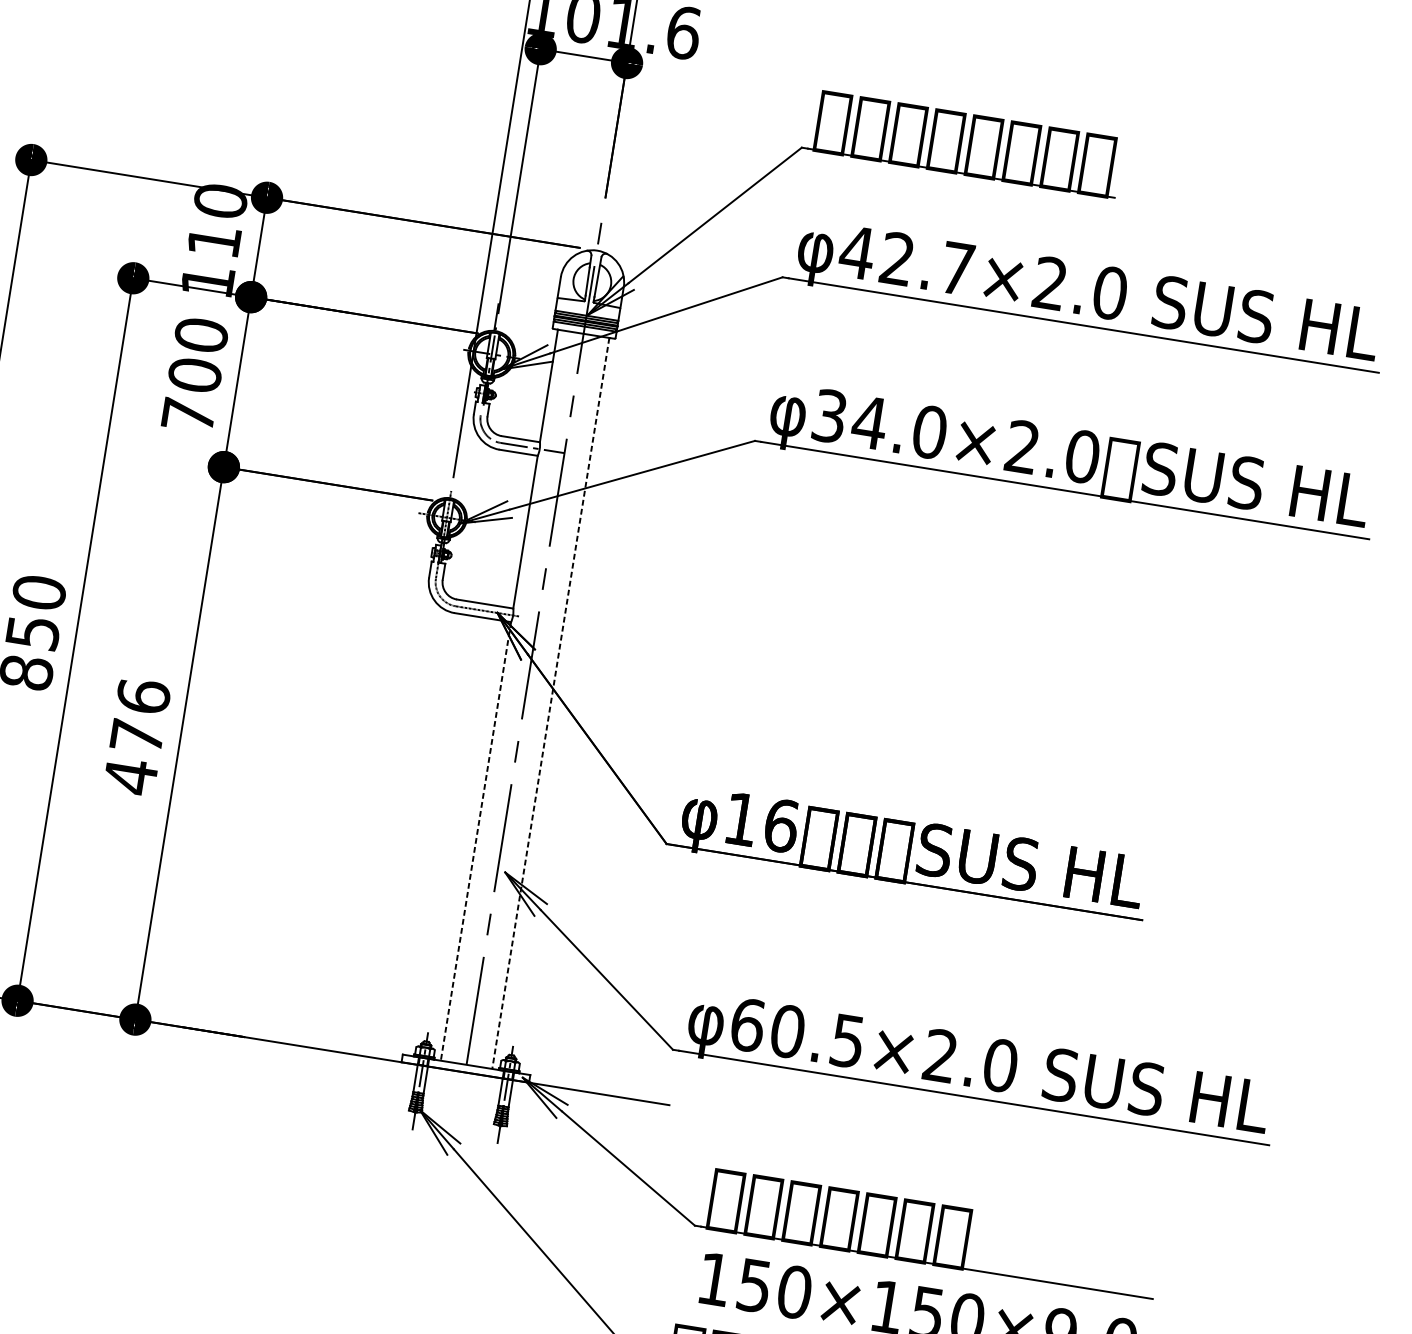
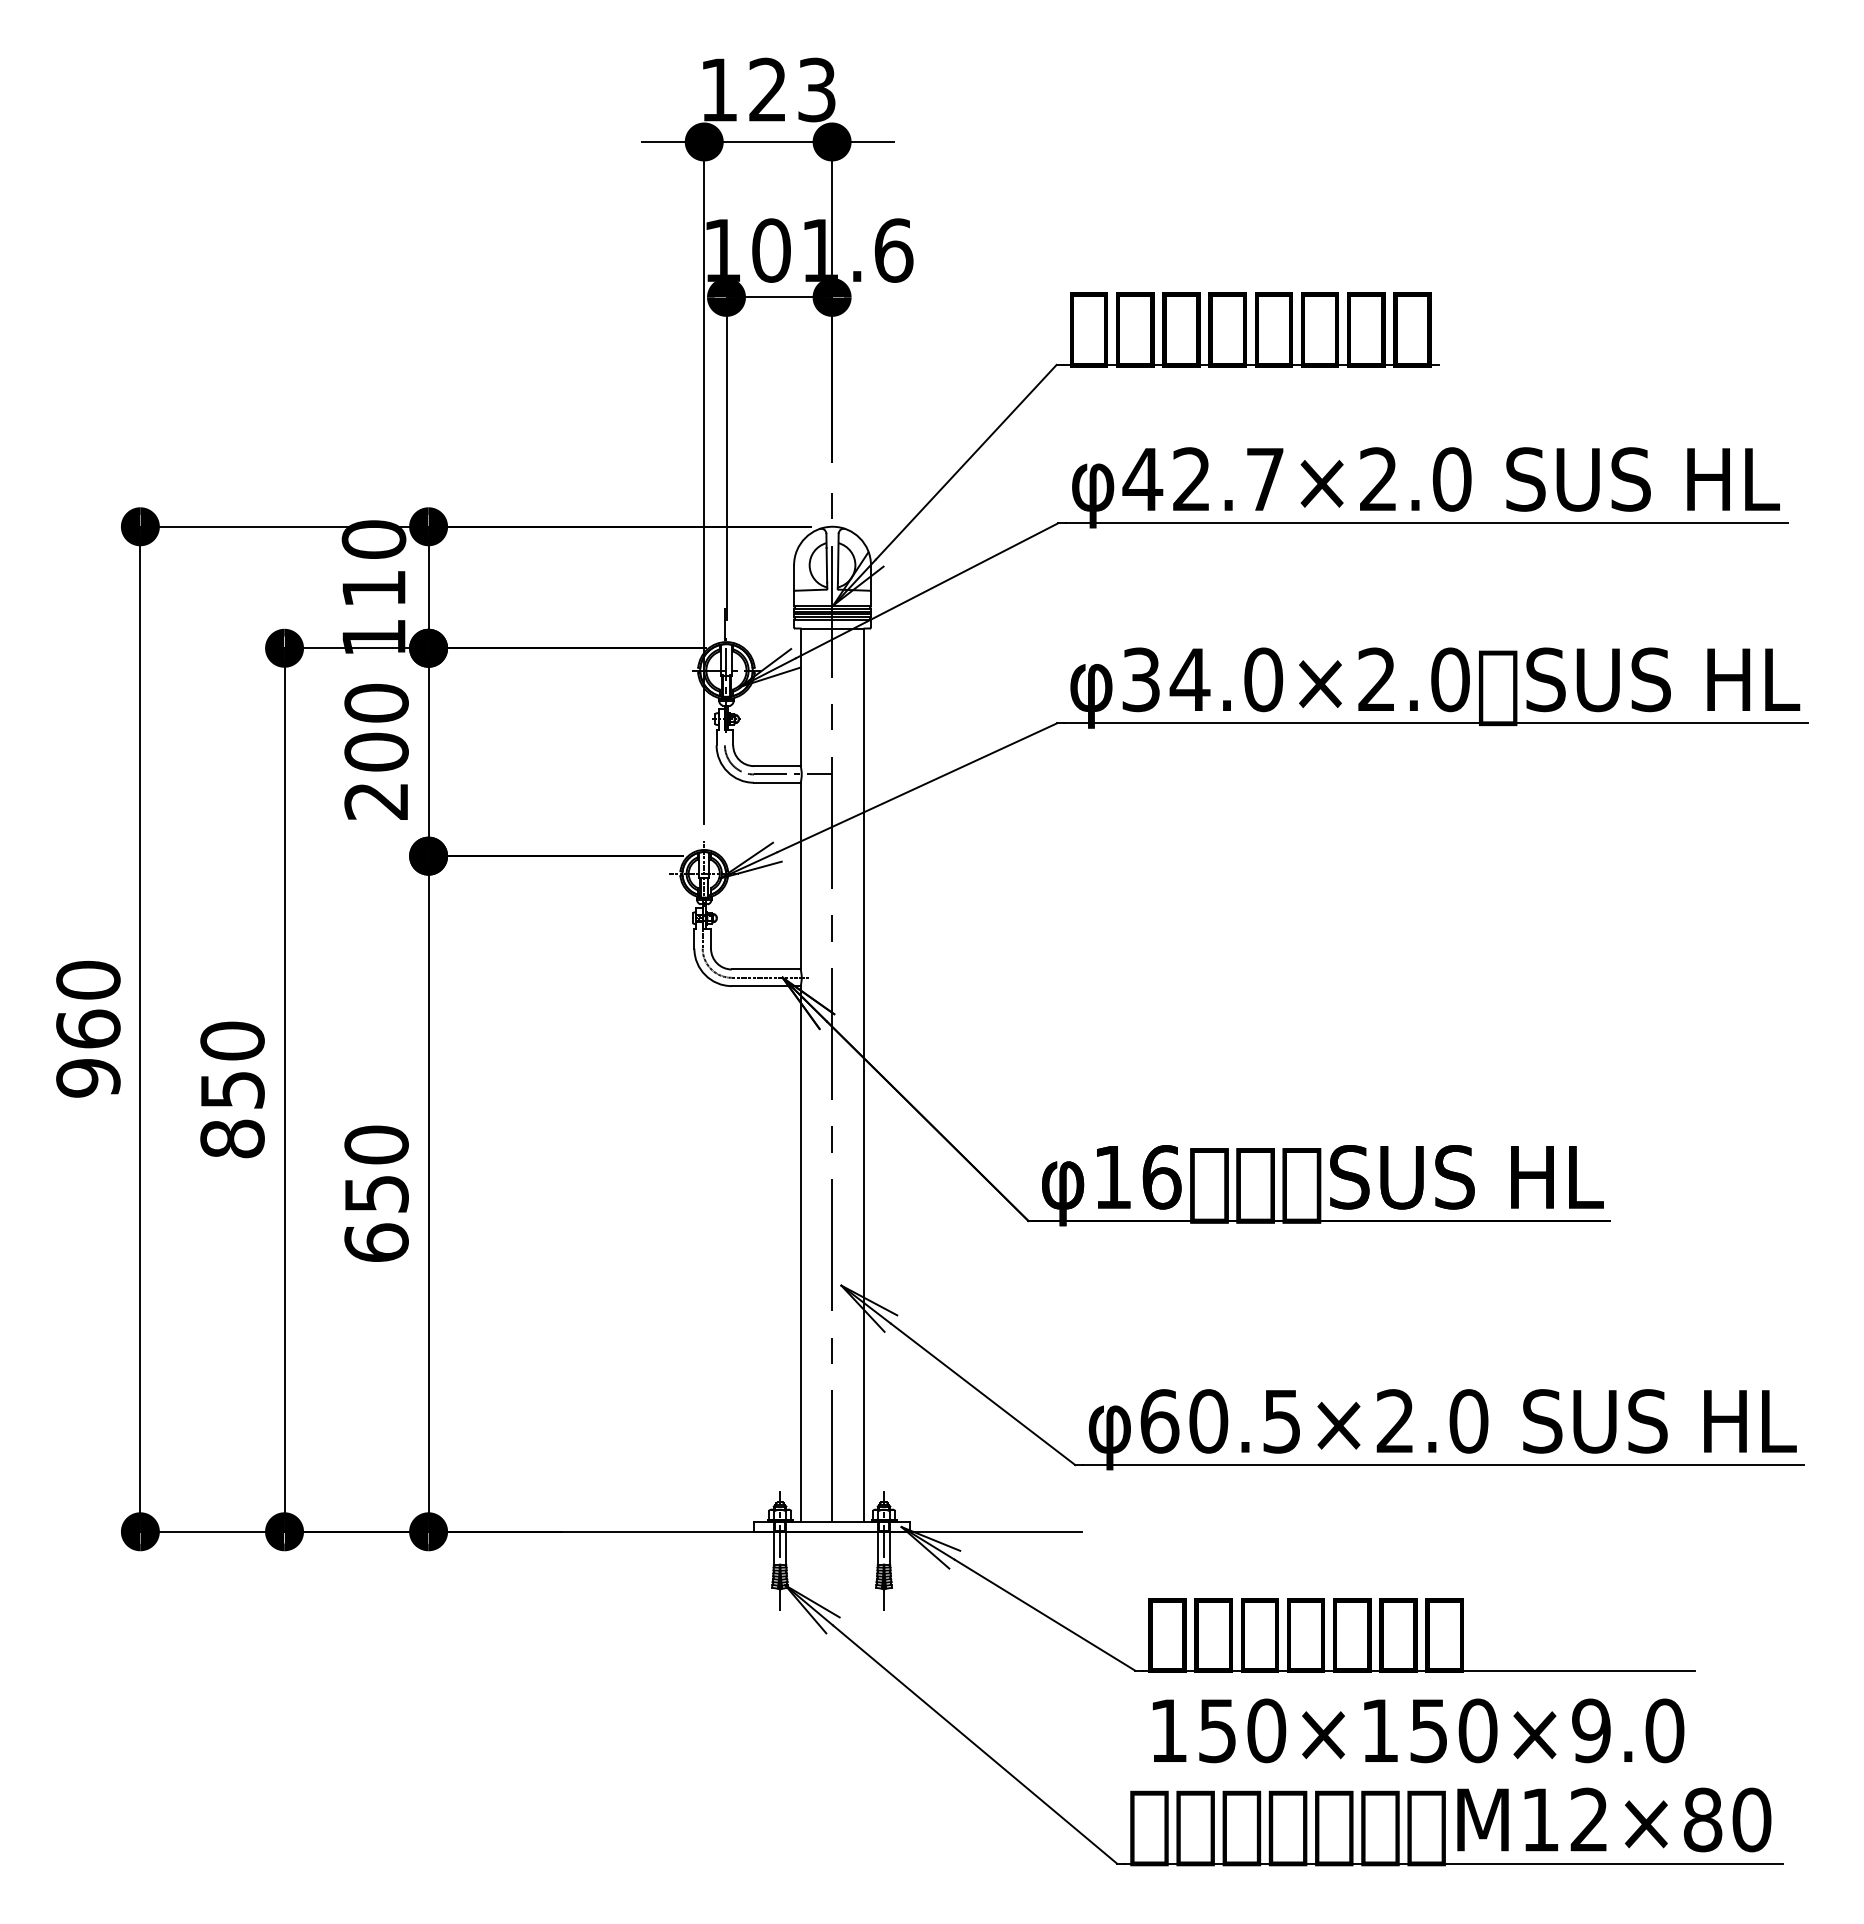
text: (187, 415) -> (375, 801), 700 -> 200
line: (550, 703) -> (863, 1075), dashed -> solid
text: (136, 736) -> (376, 1194), 476 -> 650
line: (475, 841) -> (800, 1254), dashed -> solid

